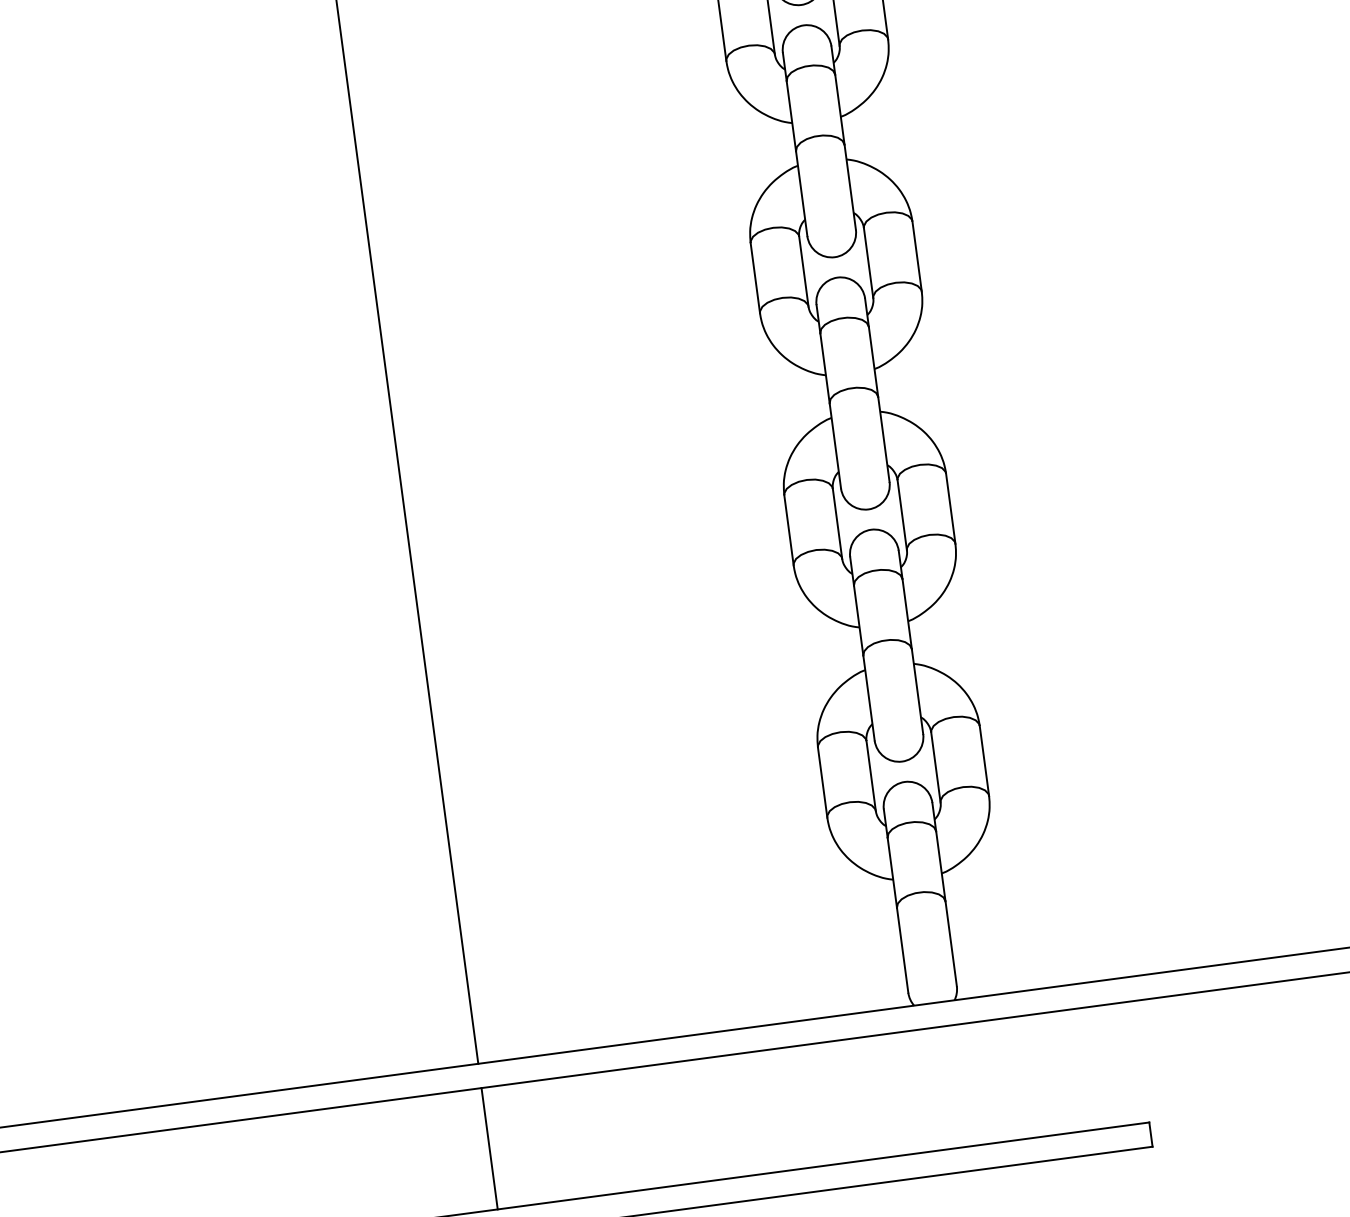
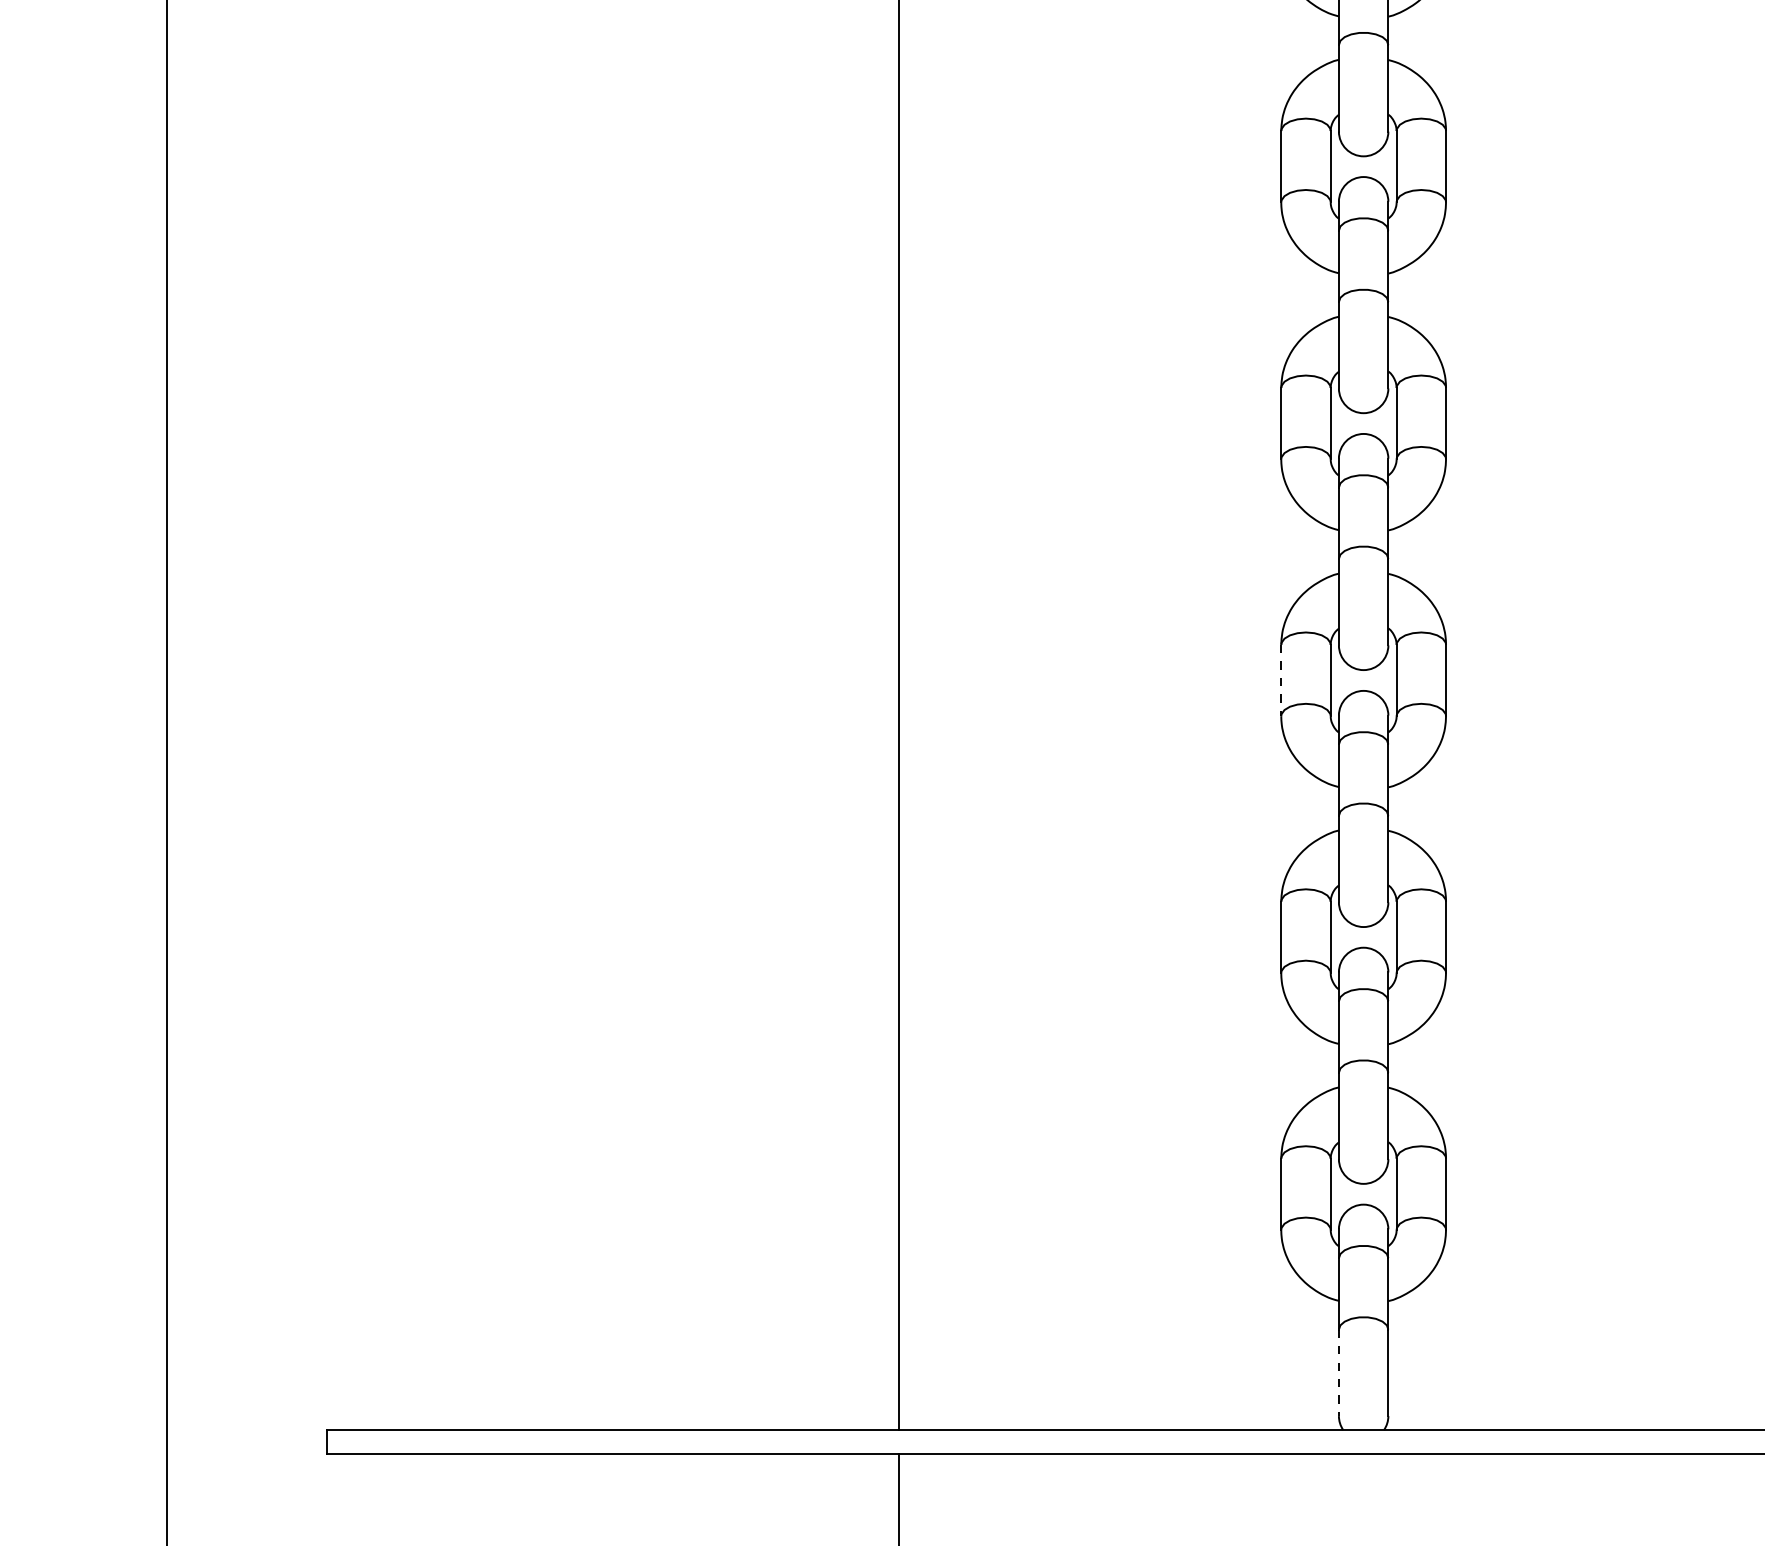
line: (755, 278) -> (1281, 680), solid -> dashed
line: (902, 951) -> (1338, 1373), solid -> dashed

